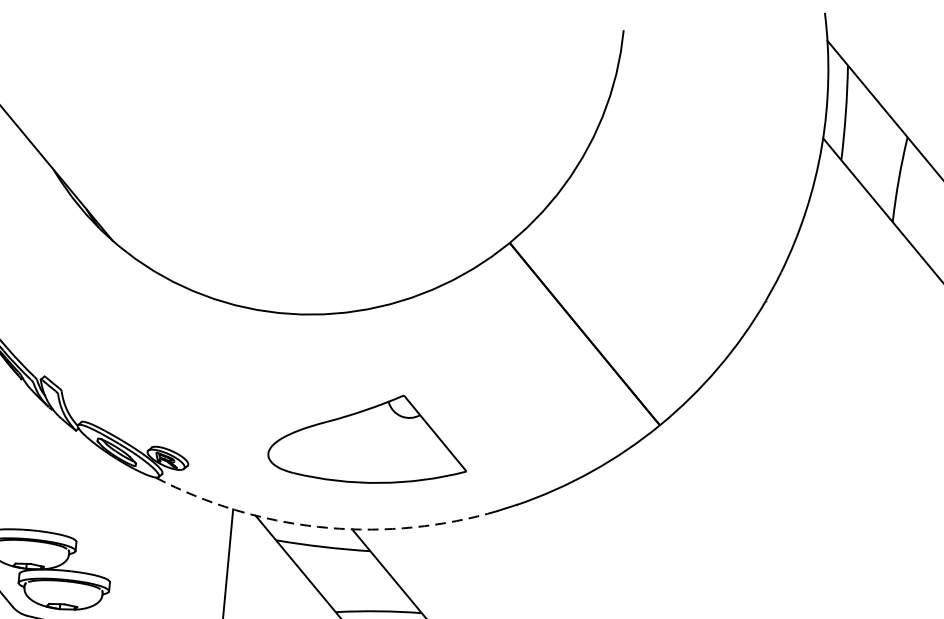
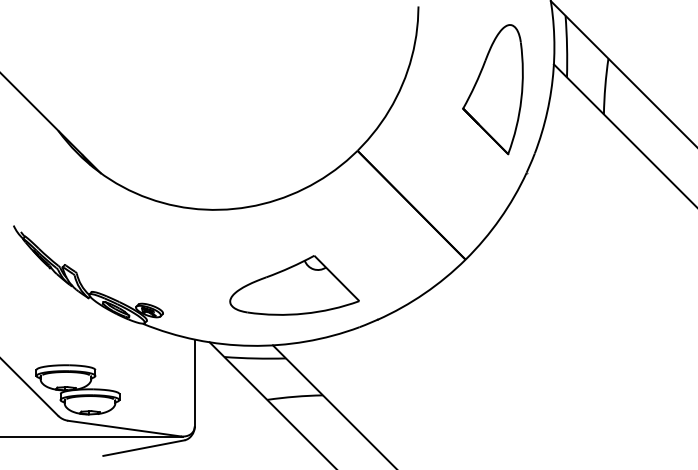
part: (725, 168) -> (492, 89), added
part: (369, 438) -> (294, 285), moved
arc: (317, 526) -> (250, 345), dashed -> solid

